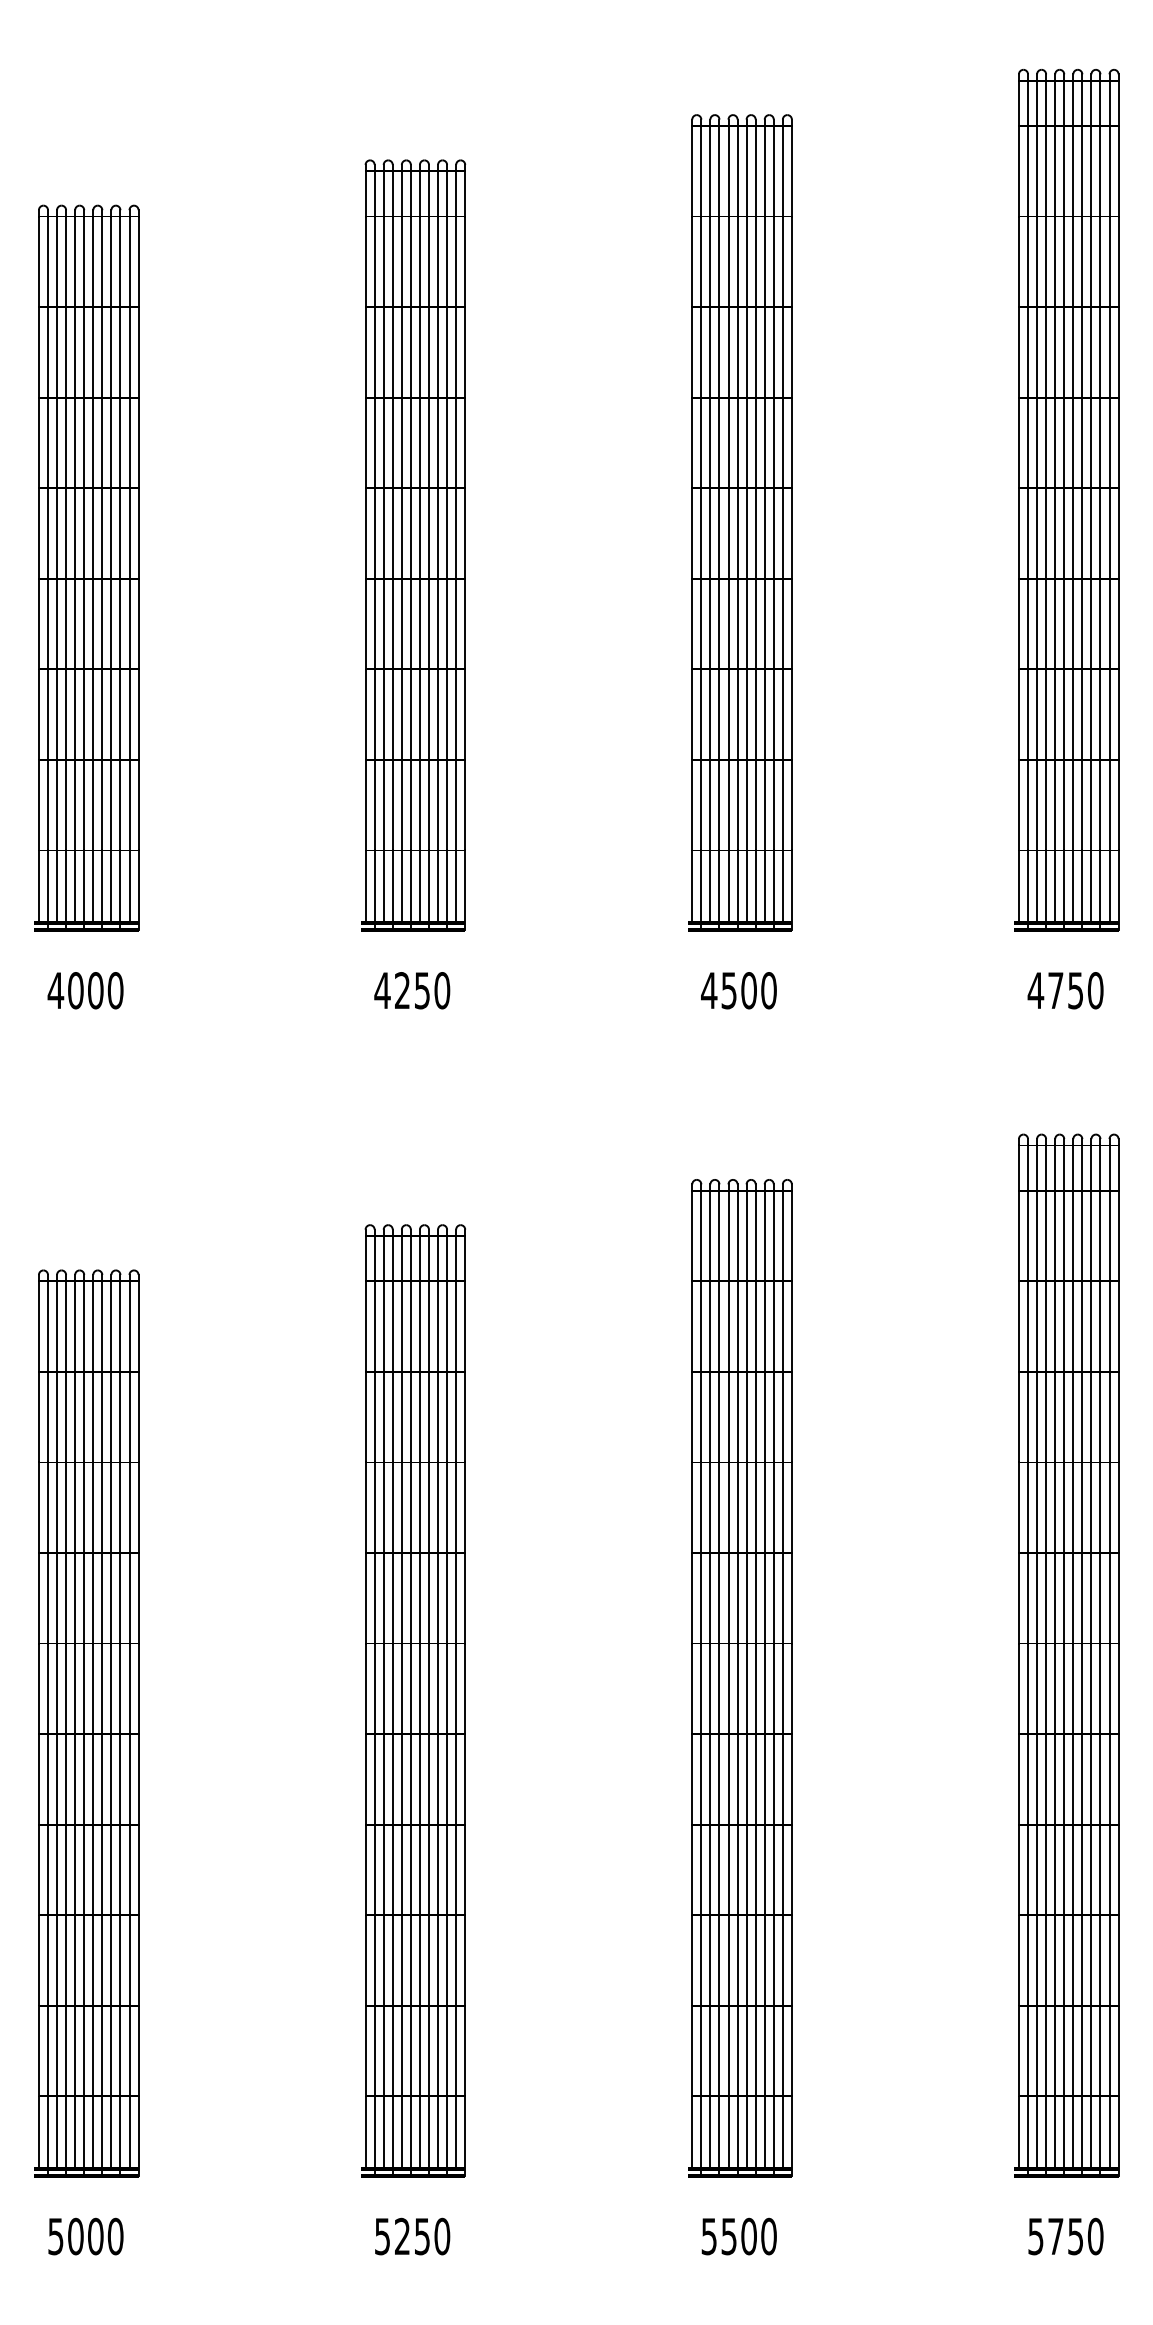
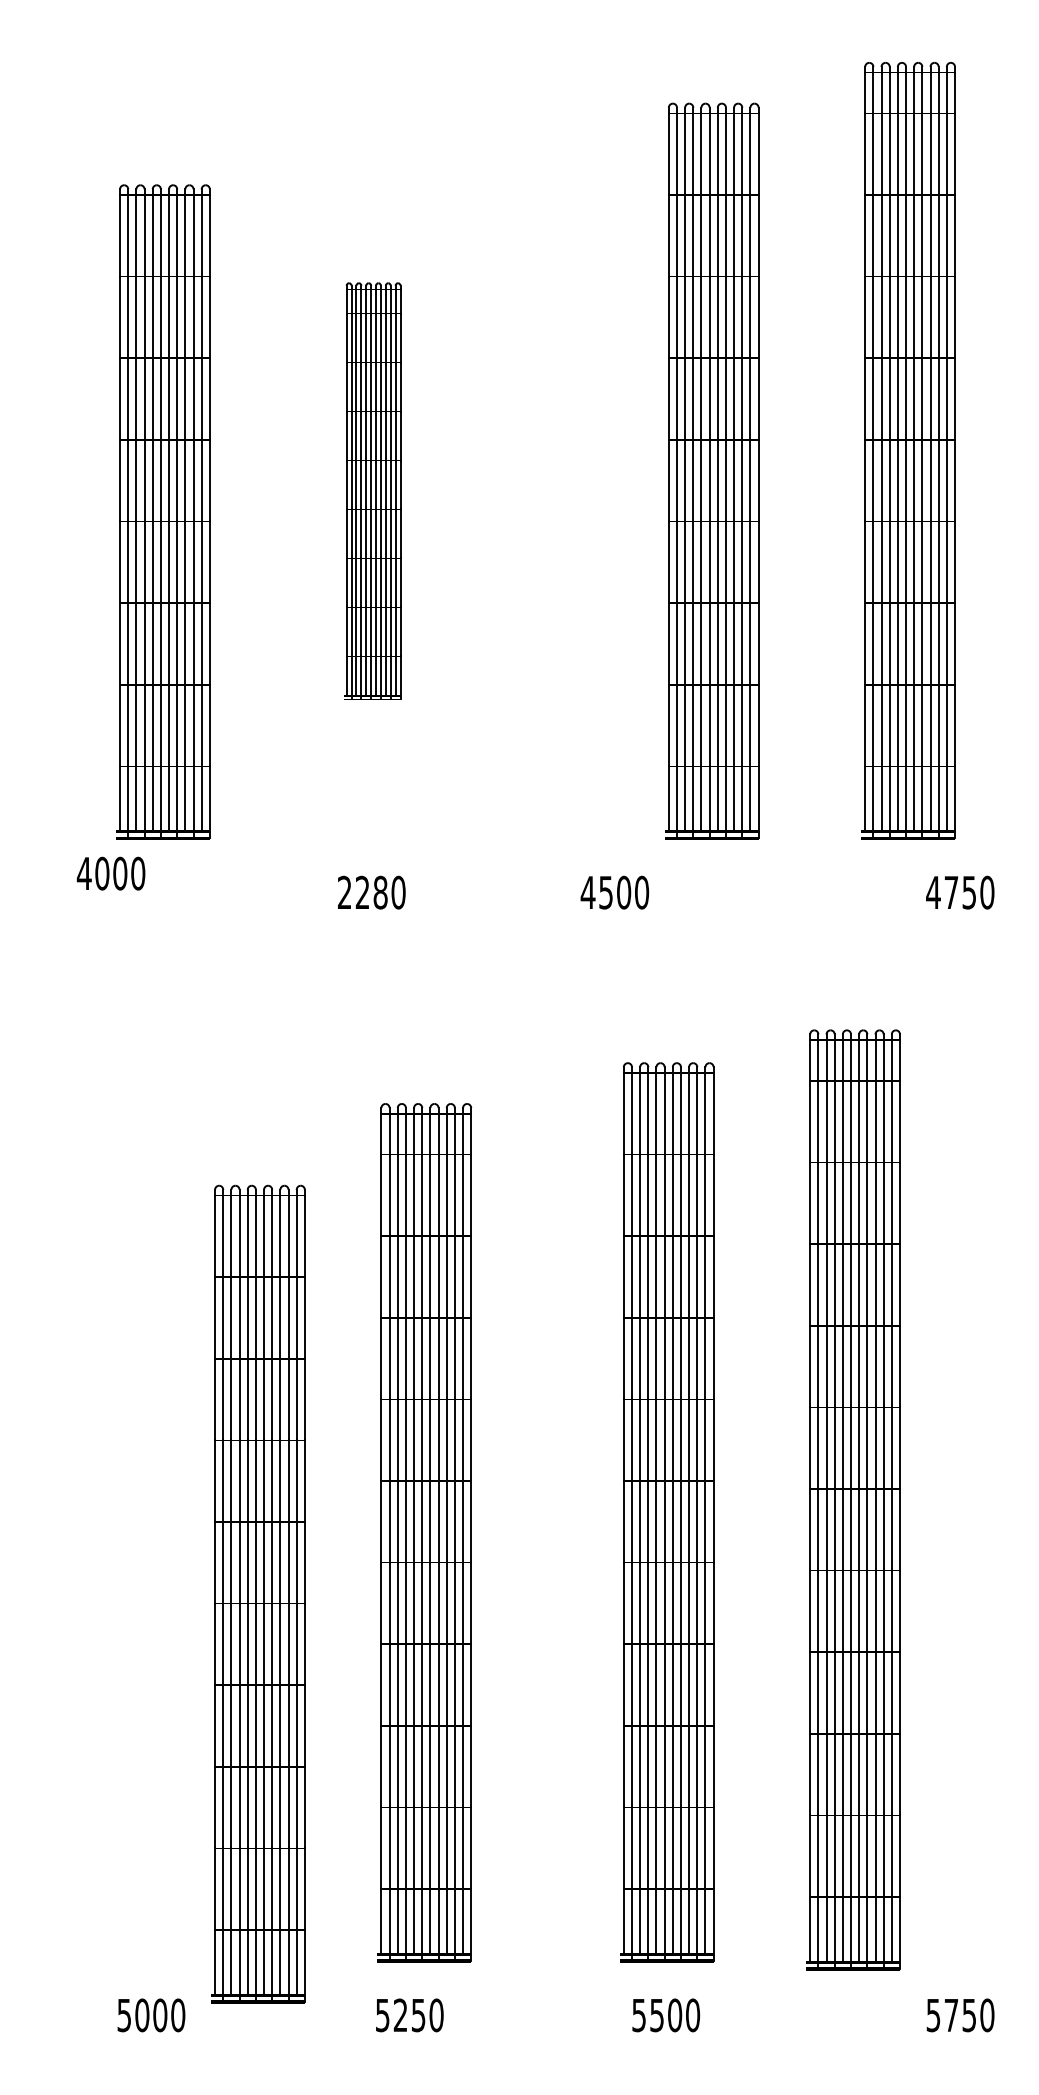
part: (1066, 500) -> (908, 450), moved
part: (740, 522) -> (712, 470), moved
part: (413, 545) -> (372, 491), size x0.6
part: (87, 567) -> (163, 511), moved
text: (84, 990) -> (110, 873), moved
text: (402, 990) -> (362, 892), 4250 -> 2280
text: (738, 990) -> (614, 892), moved
part: (1066, 1655) -> (853, 1499), moved
part: (413, 1700) -> (424, 1532), moved
part: (87, 1722) -> (258, 1593), moved
text: (86, 2236) -> (151, 2015), moved
text: (412, 2236) -> (409, 2015), moved

